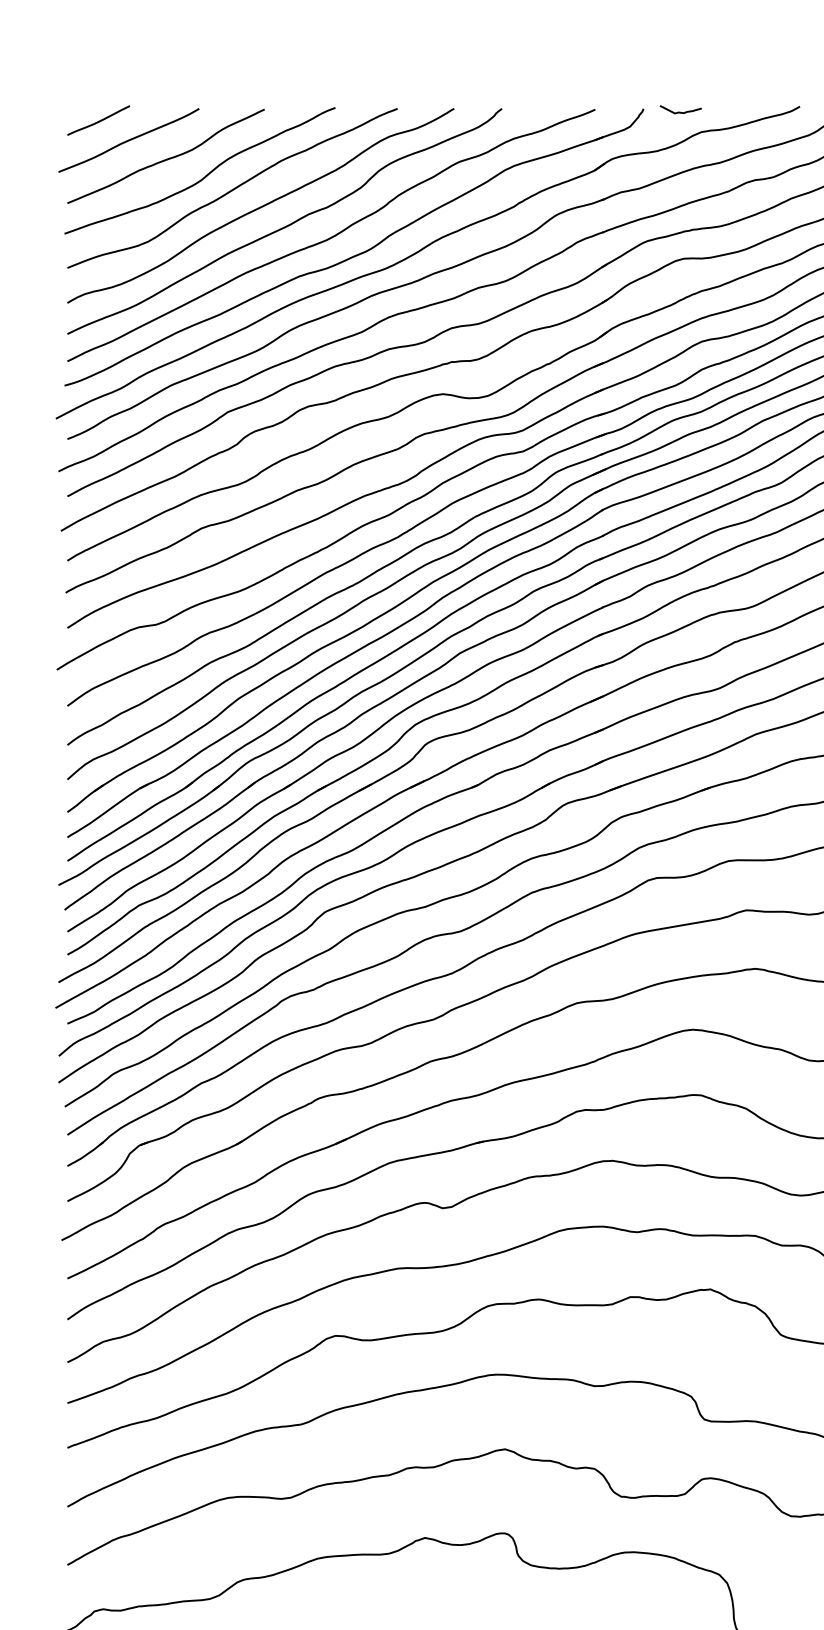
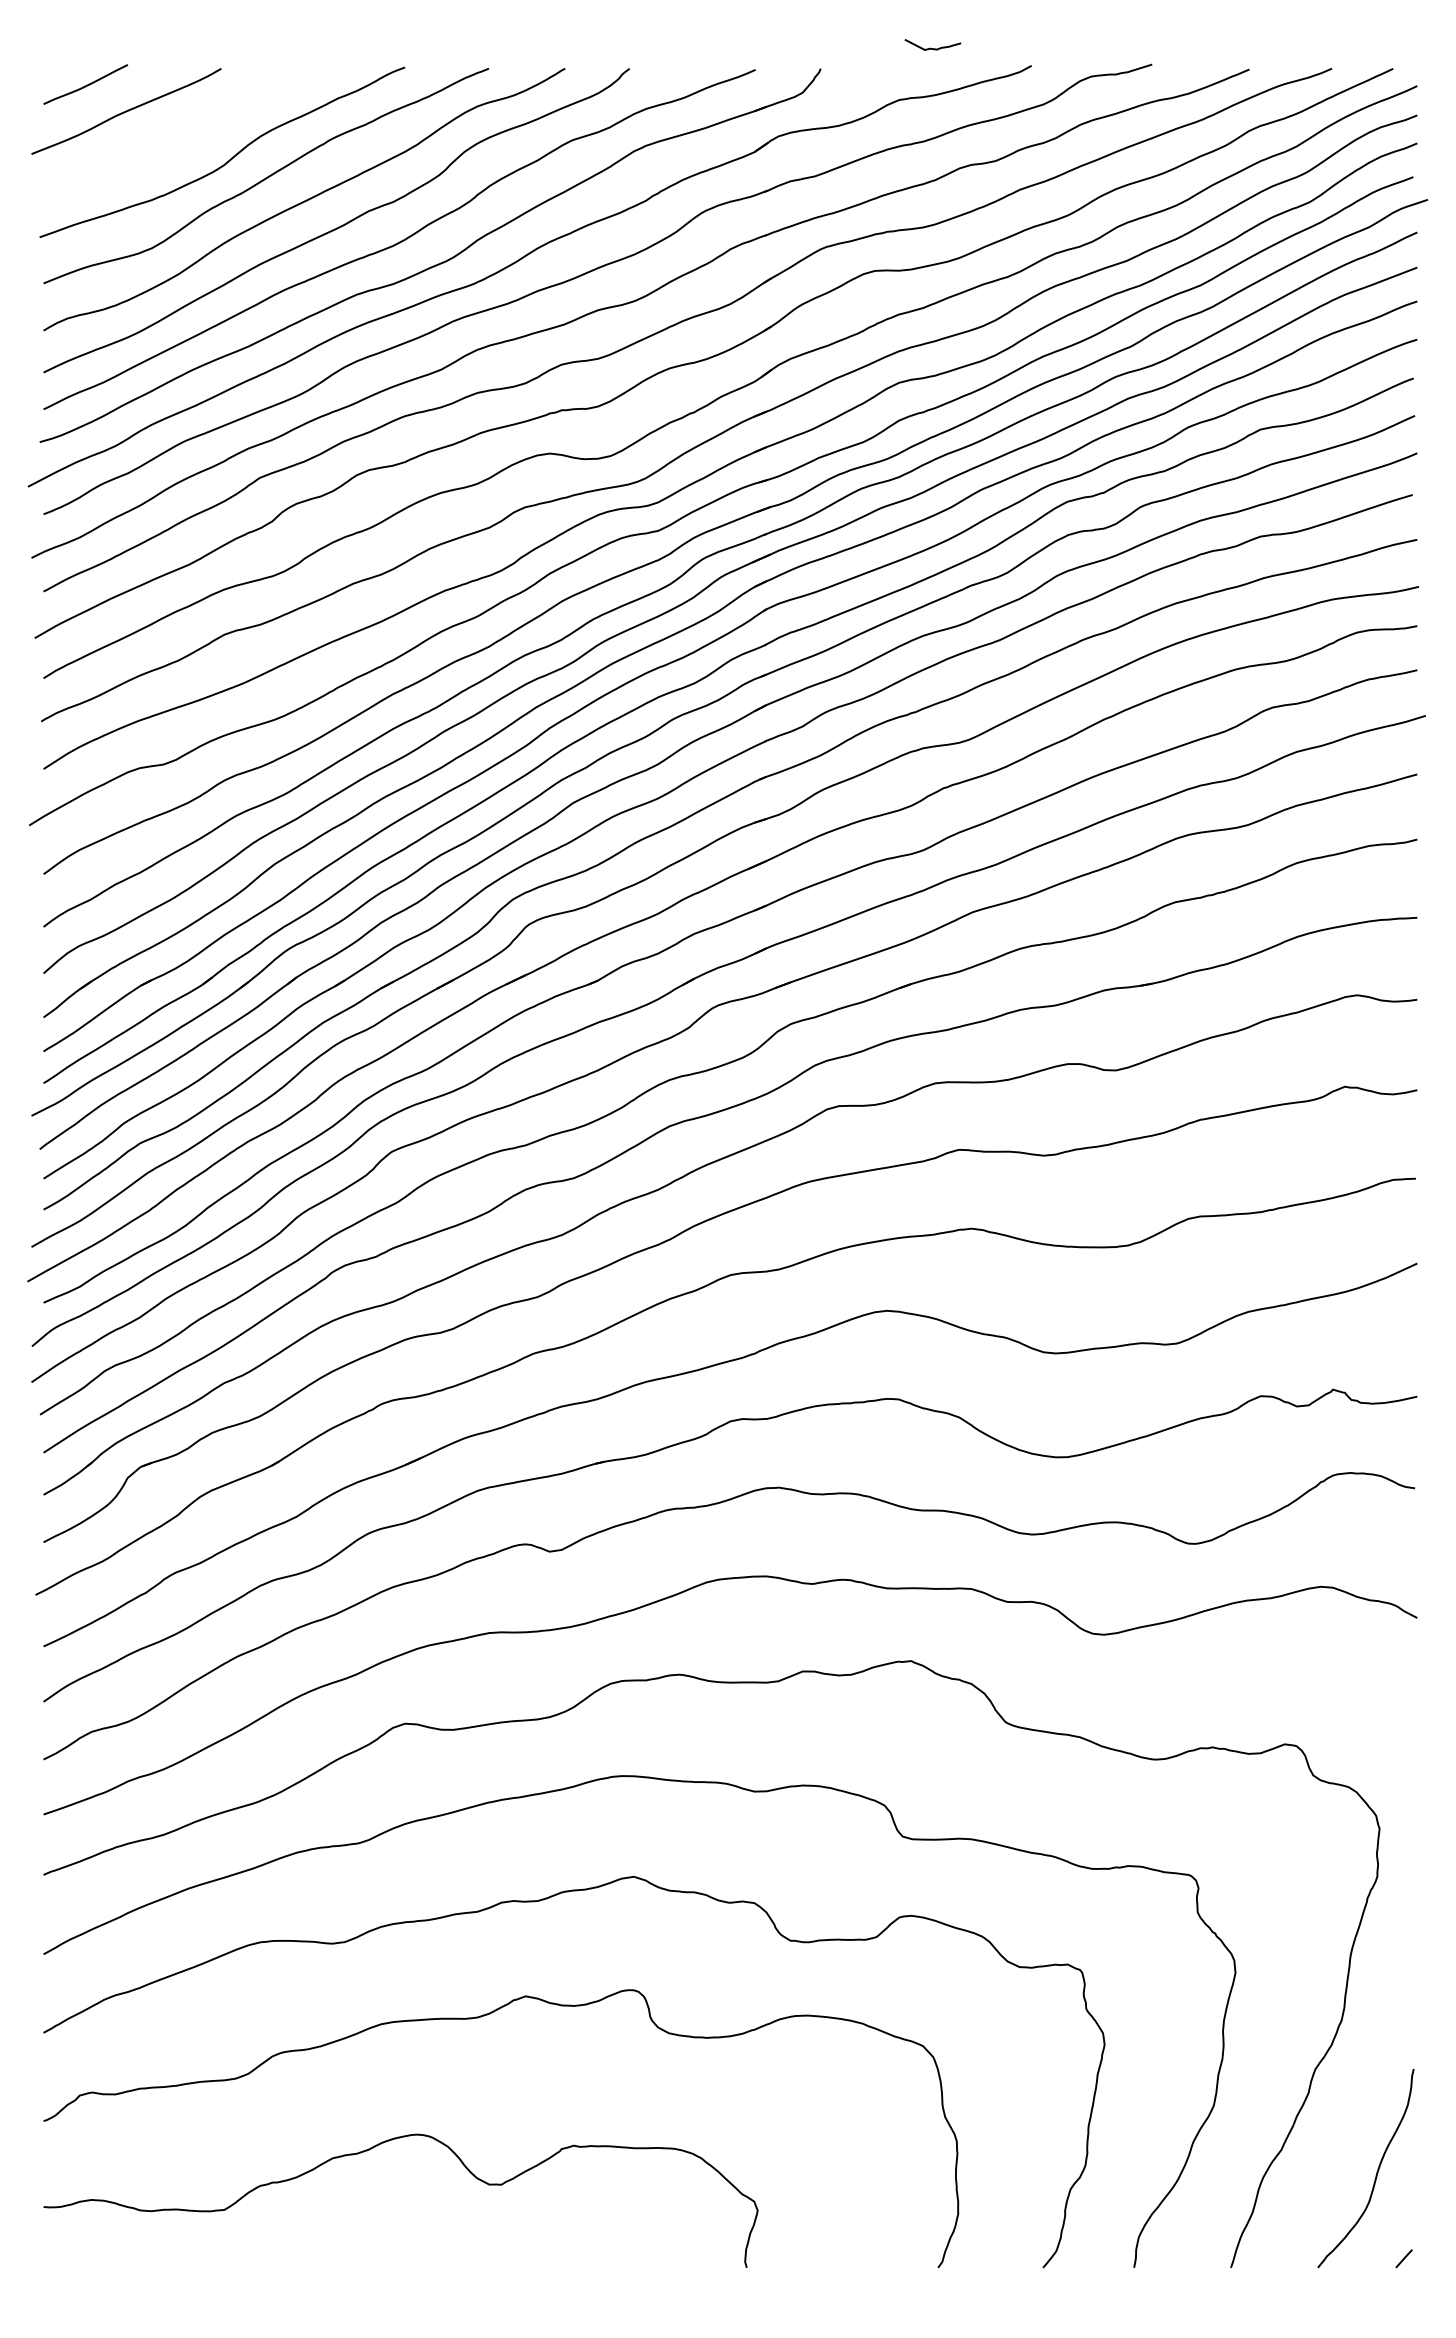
curve: (679, 111) -> (930, 47), moved
curve: (165, 159) -> (176, 136), removed

